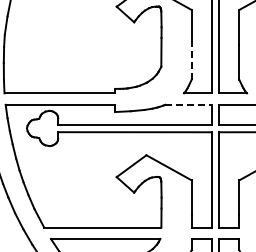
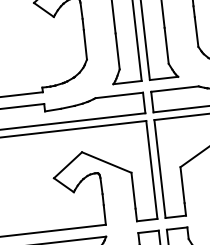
line: (191, 61) -> (117, 50), dashed -> solid
line: (188, 104) -> (119, 95), dashed -> solid

